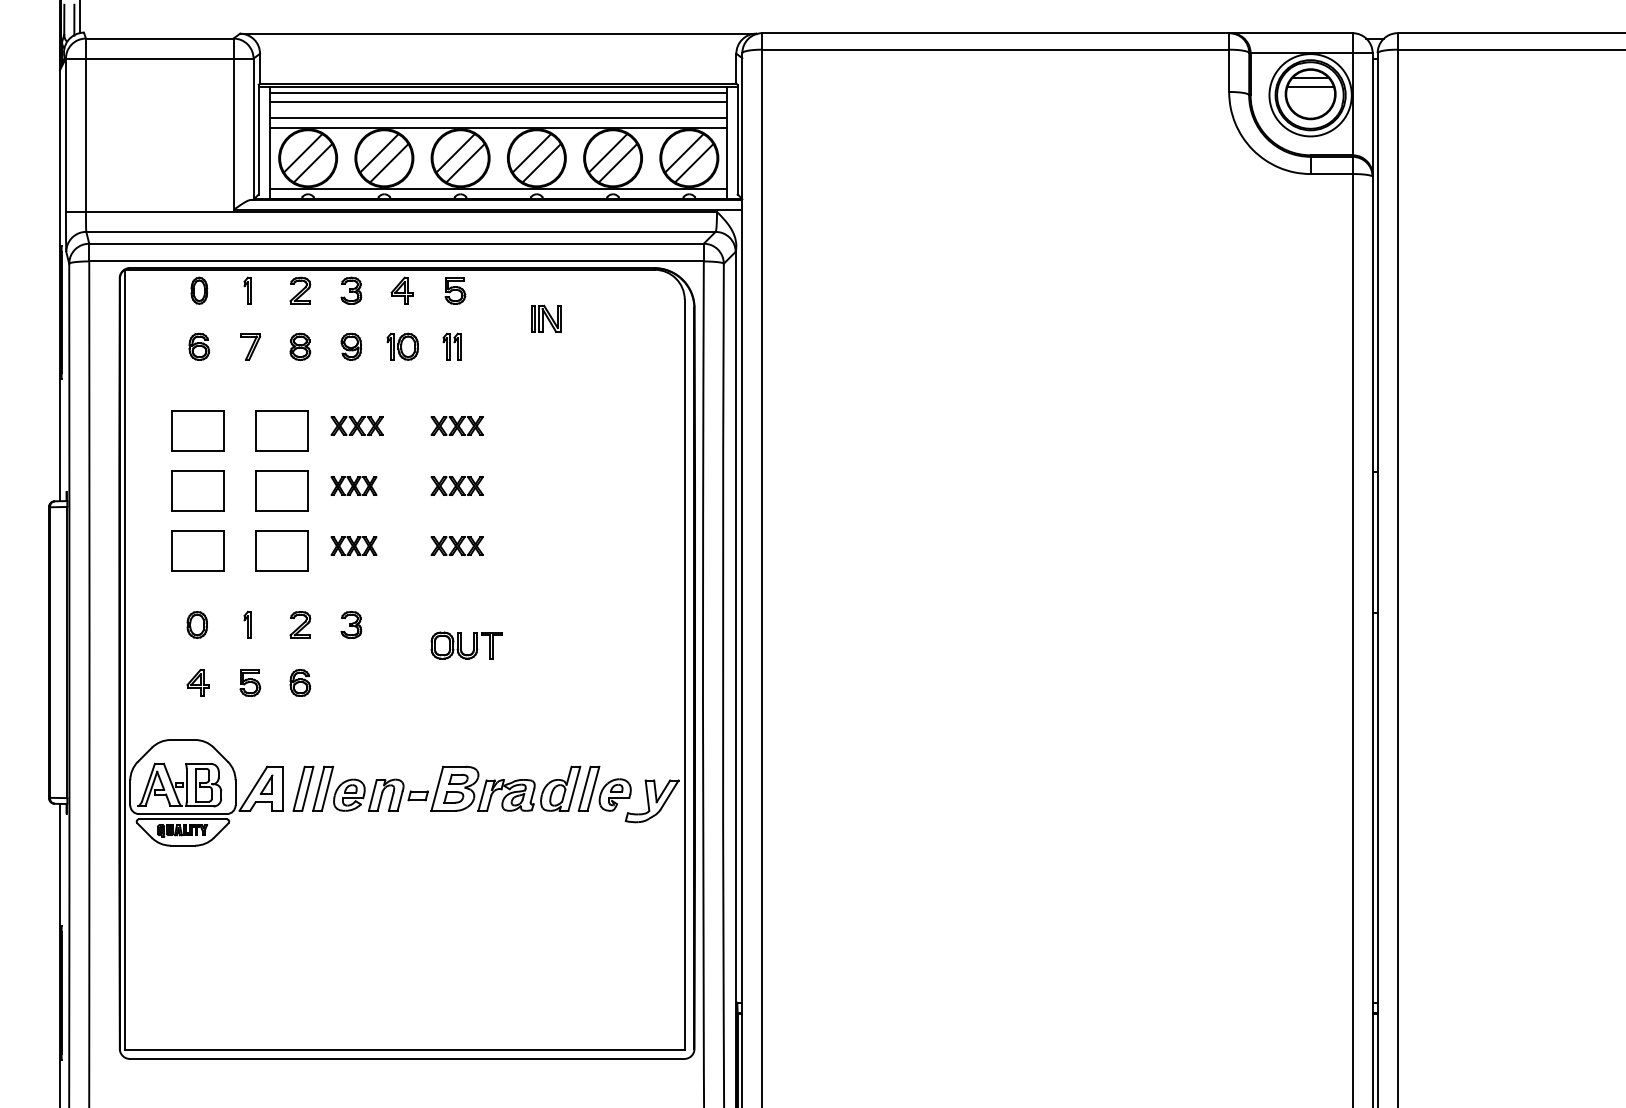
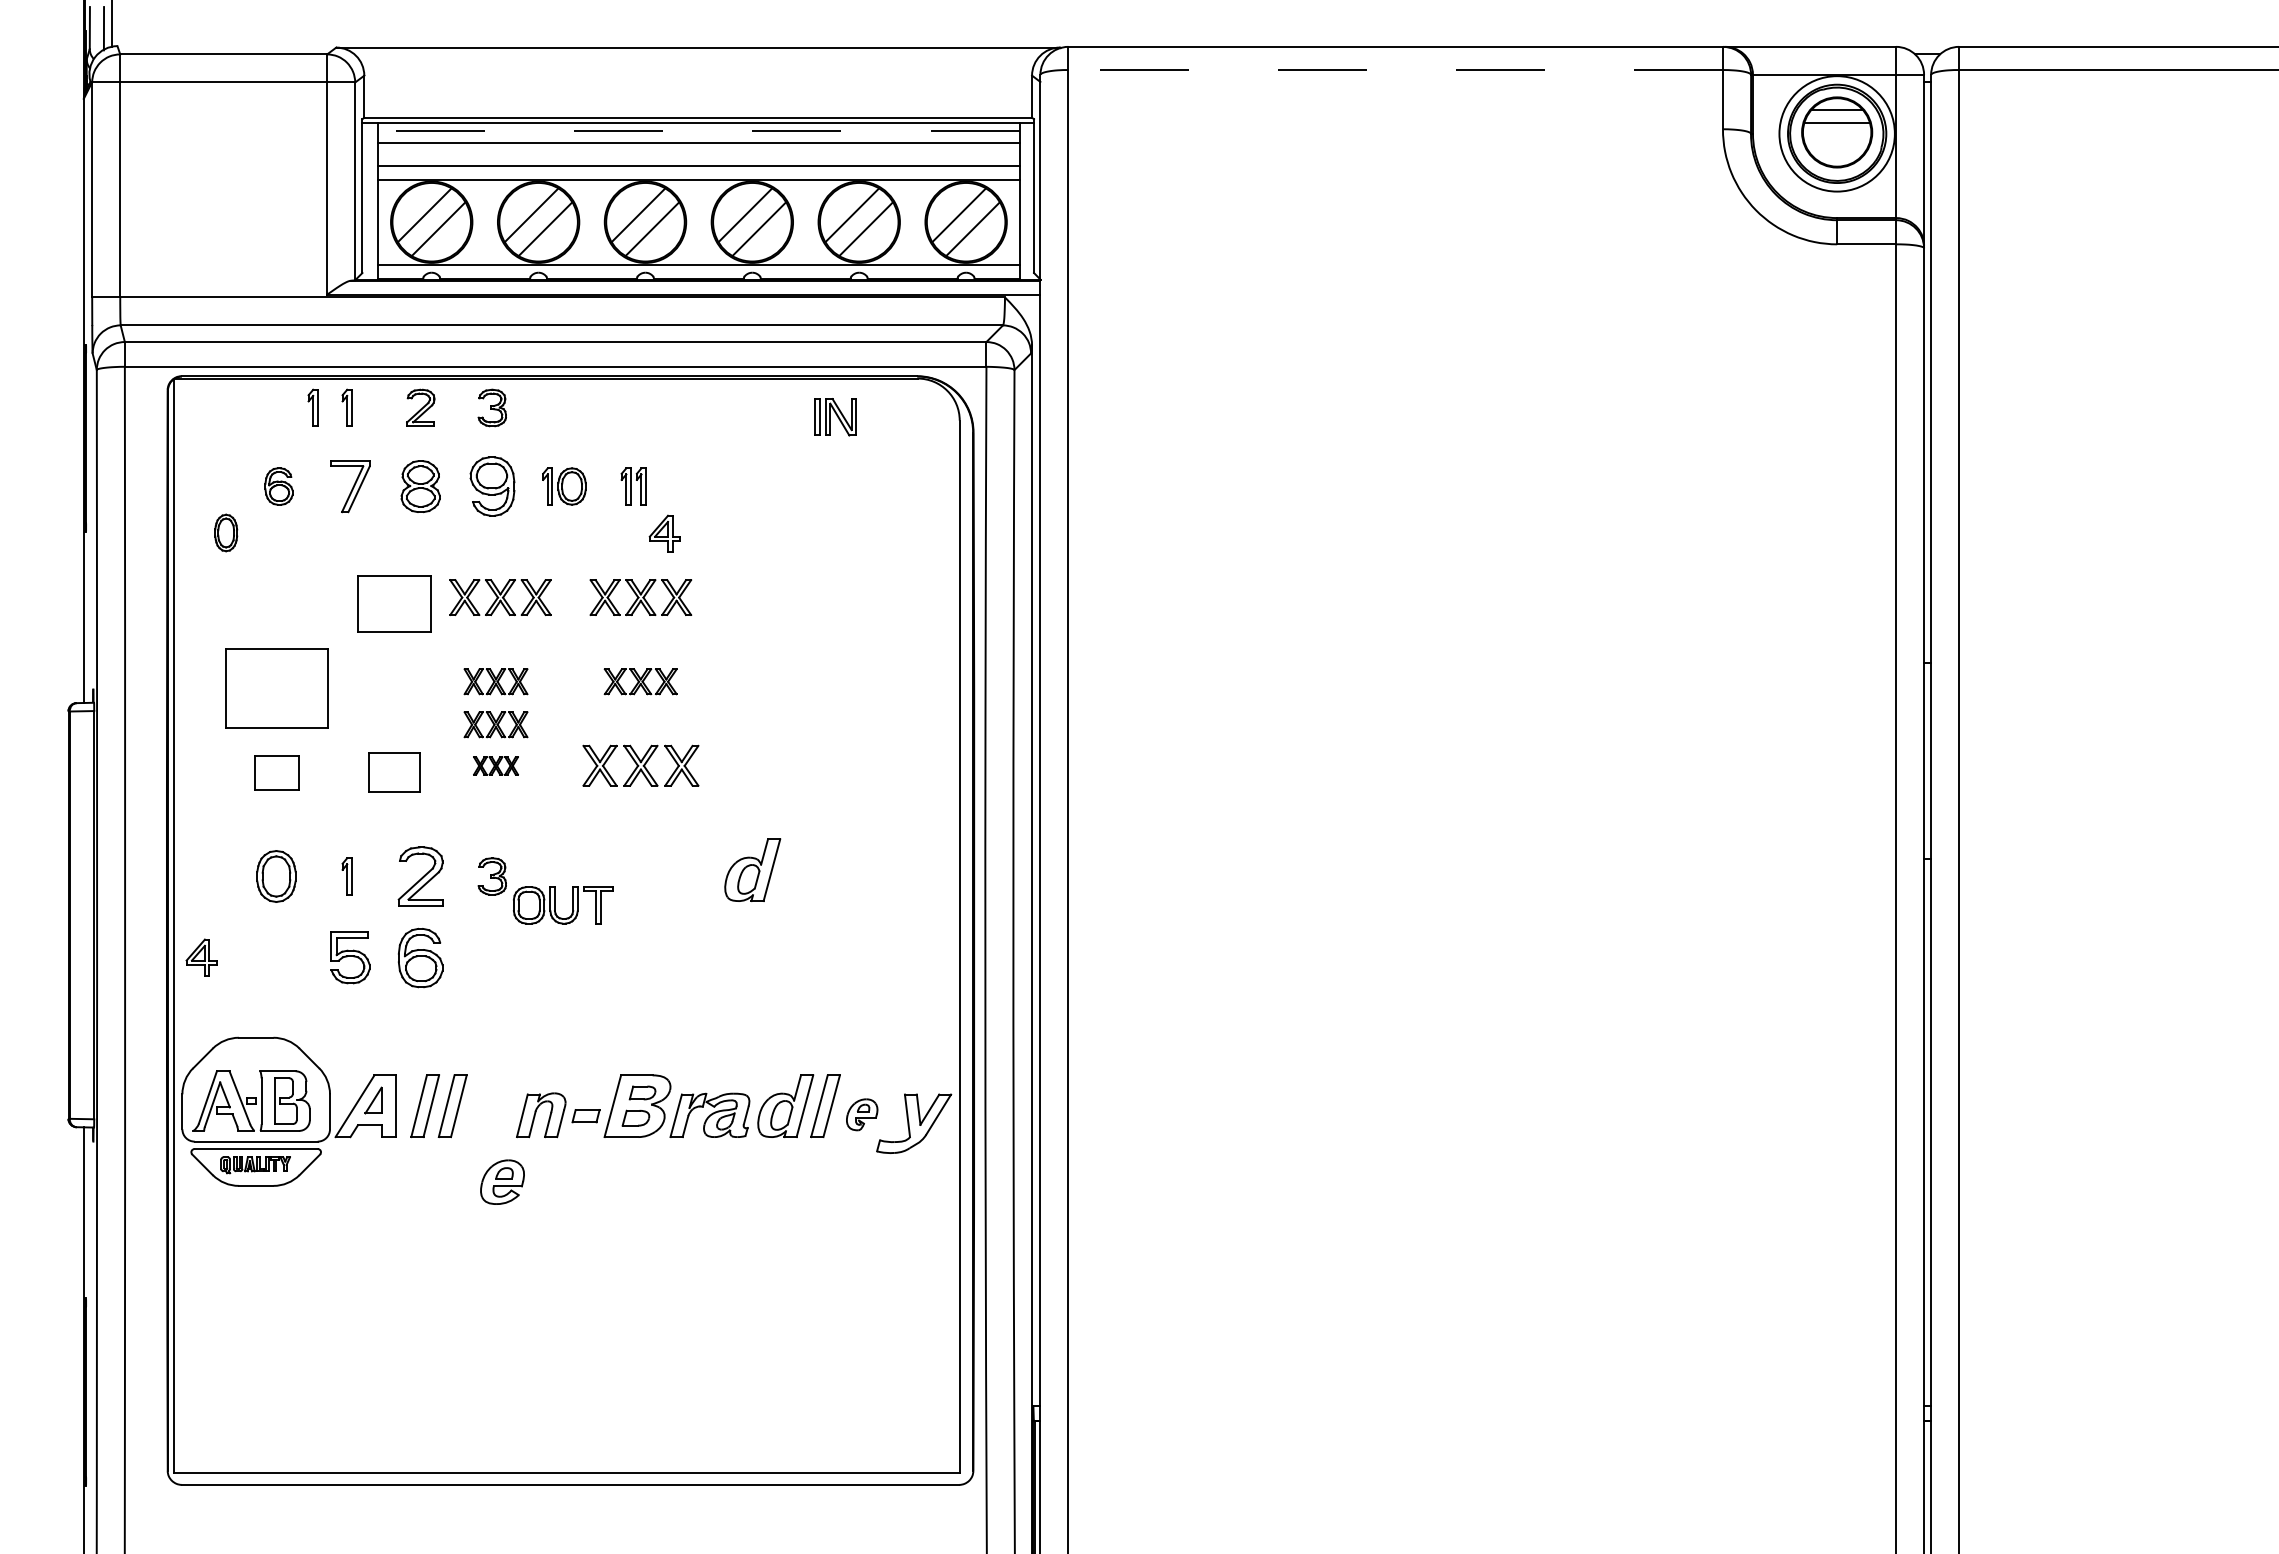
line: (995, 50) -> (1395, 70), solid -> dashed
line: (498, 93) -> (698, 131), solid -> dashed
part: (199, 290) -> (226, 532), moved
part: (223, 290) -> (312, 407), added
part: (402, 290) -> (664, 533), moved
part: (454, 291) -> (637, 408), removed
part: (546, 318) -> (835, 417), moved
part: (250, 346) -> (350, 486), size x1.4
part: (300, 346) -> (420, 486), size x1.4
part: (350, 346) -> (491, 486), size x1.6
part: (357, 425) -> (500, 597), size x1.4
part: (457, 425) -> (640, 597), size x1.4
part: (197, 430) -> (276, 603), removed
part: (197, 490) -> (276, 688), size x1.4
part: (281, 490) -> (394, 688), removed
part: (353, 516) -> (495, 724), added
part: (353, 545) -> (495, 765), size x0.7
part: (457, 545) -> (640, 765), size x1.6
part: (197, 550) -> (276, 772), size x0.6
part: (281, 550) -> (394, 772), size x0.7
part: (536, 619) -> (752, 869), added
part: (196, 624) -> (275, 876), size x1.4
part: (300, 624) -> (420, 876), size x1.6
part: (461, 645) -> (555, 905), moved
part: (198, 682) -> (201, 957), moved
part: (250, 682) -> (350, 957), size x1.4
part: (300, 682) -> (420, 957), size x1.6
part: (349, 794) -> (502, 1181), moved
part: (614, 794) -> (861, 1114), size x0.7

